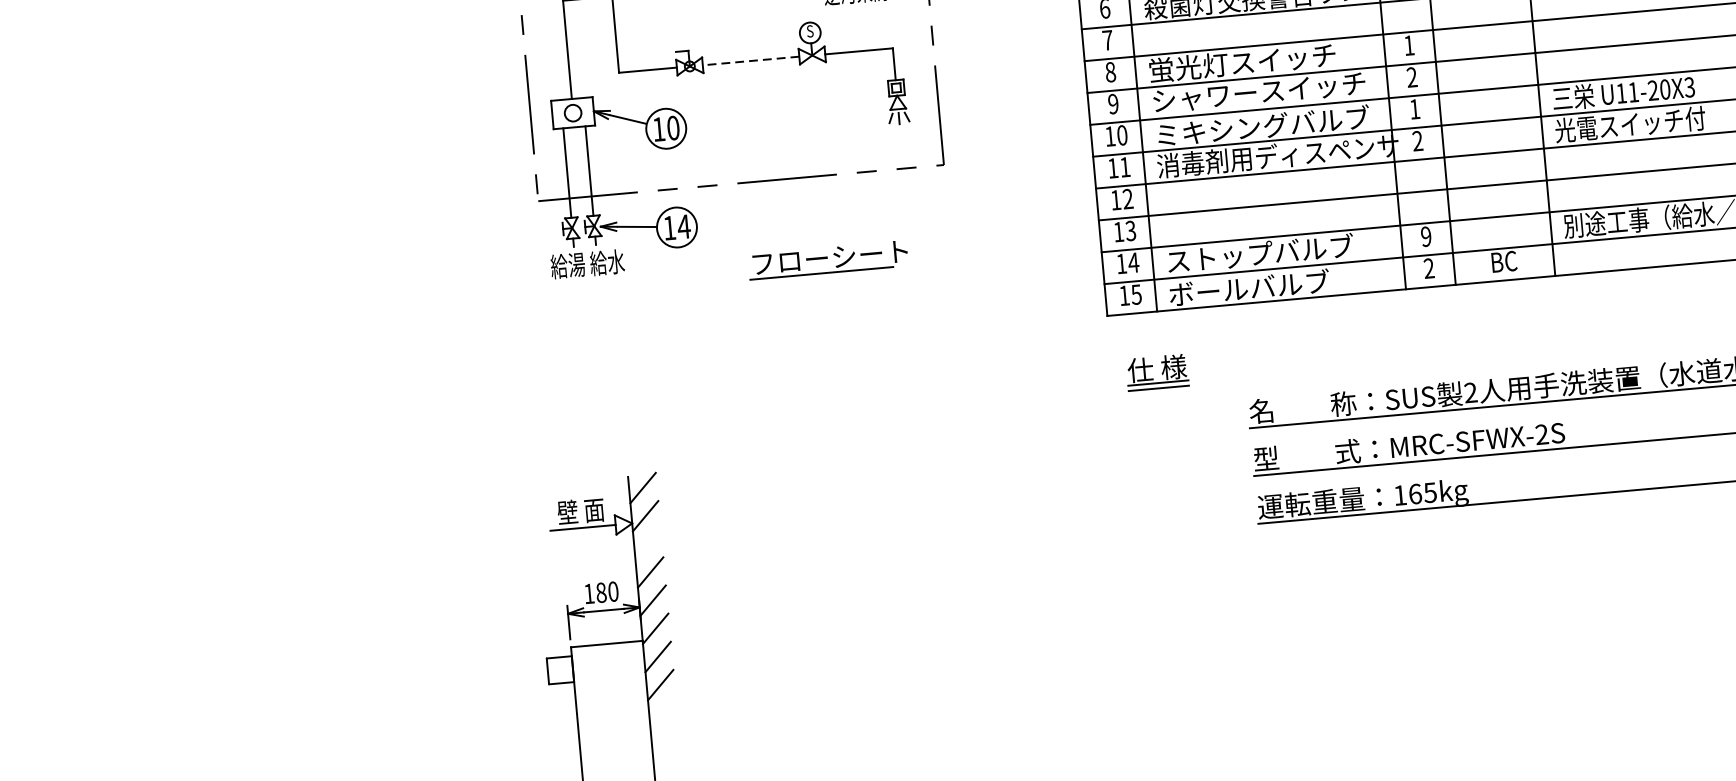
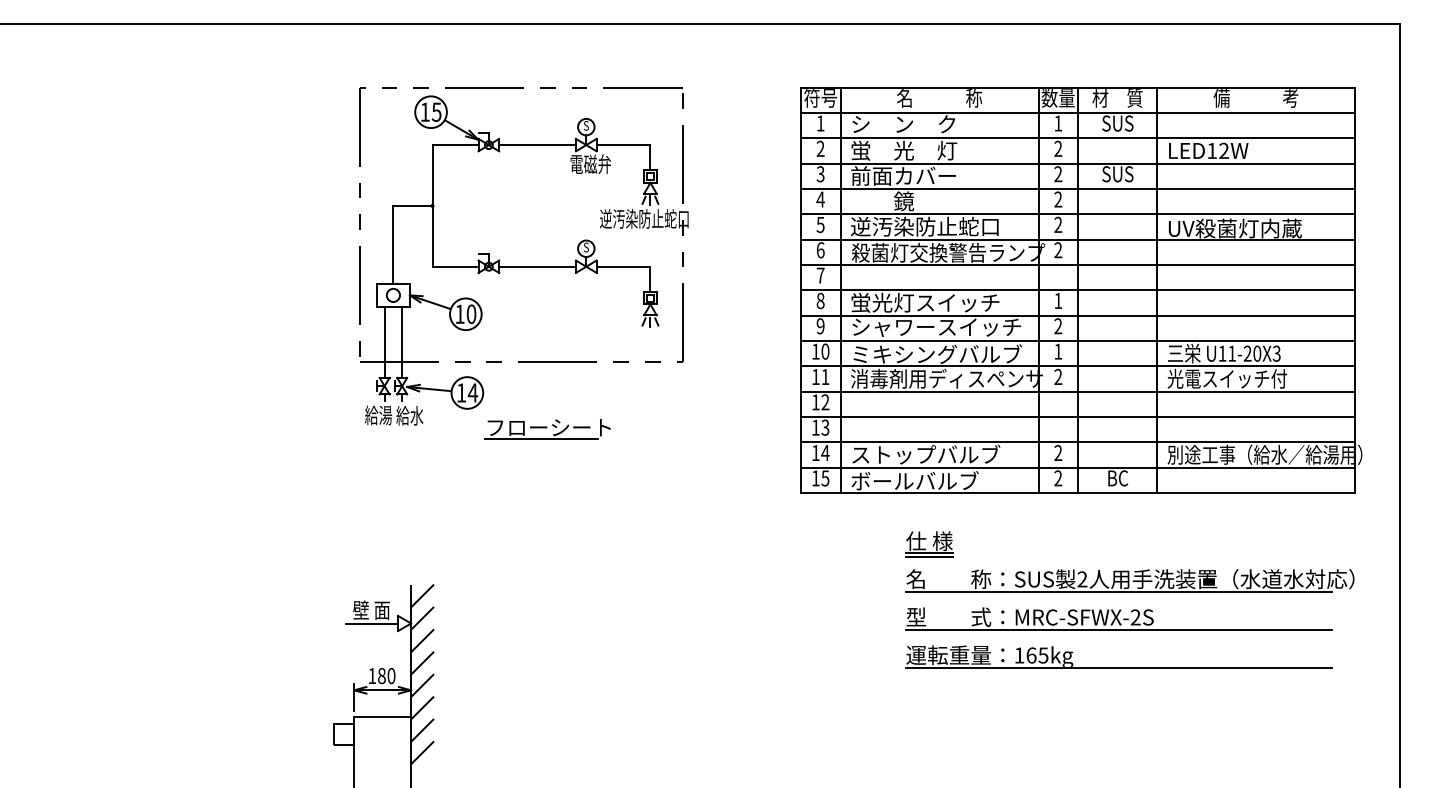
line: (750, 60) -> (537, 266), dashed -> solid
text: (1426, 237) -> (1058, 453), 9 -> 2
part: (828, 260) -> (547, 429), moved
part: (1157, 372) -> (929, 544), moved
line: (648, 544) -> (422, 641), added

